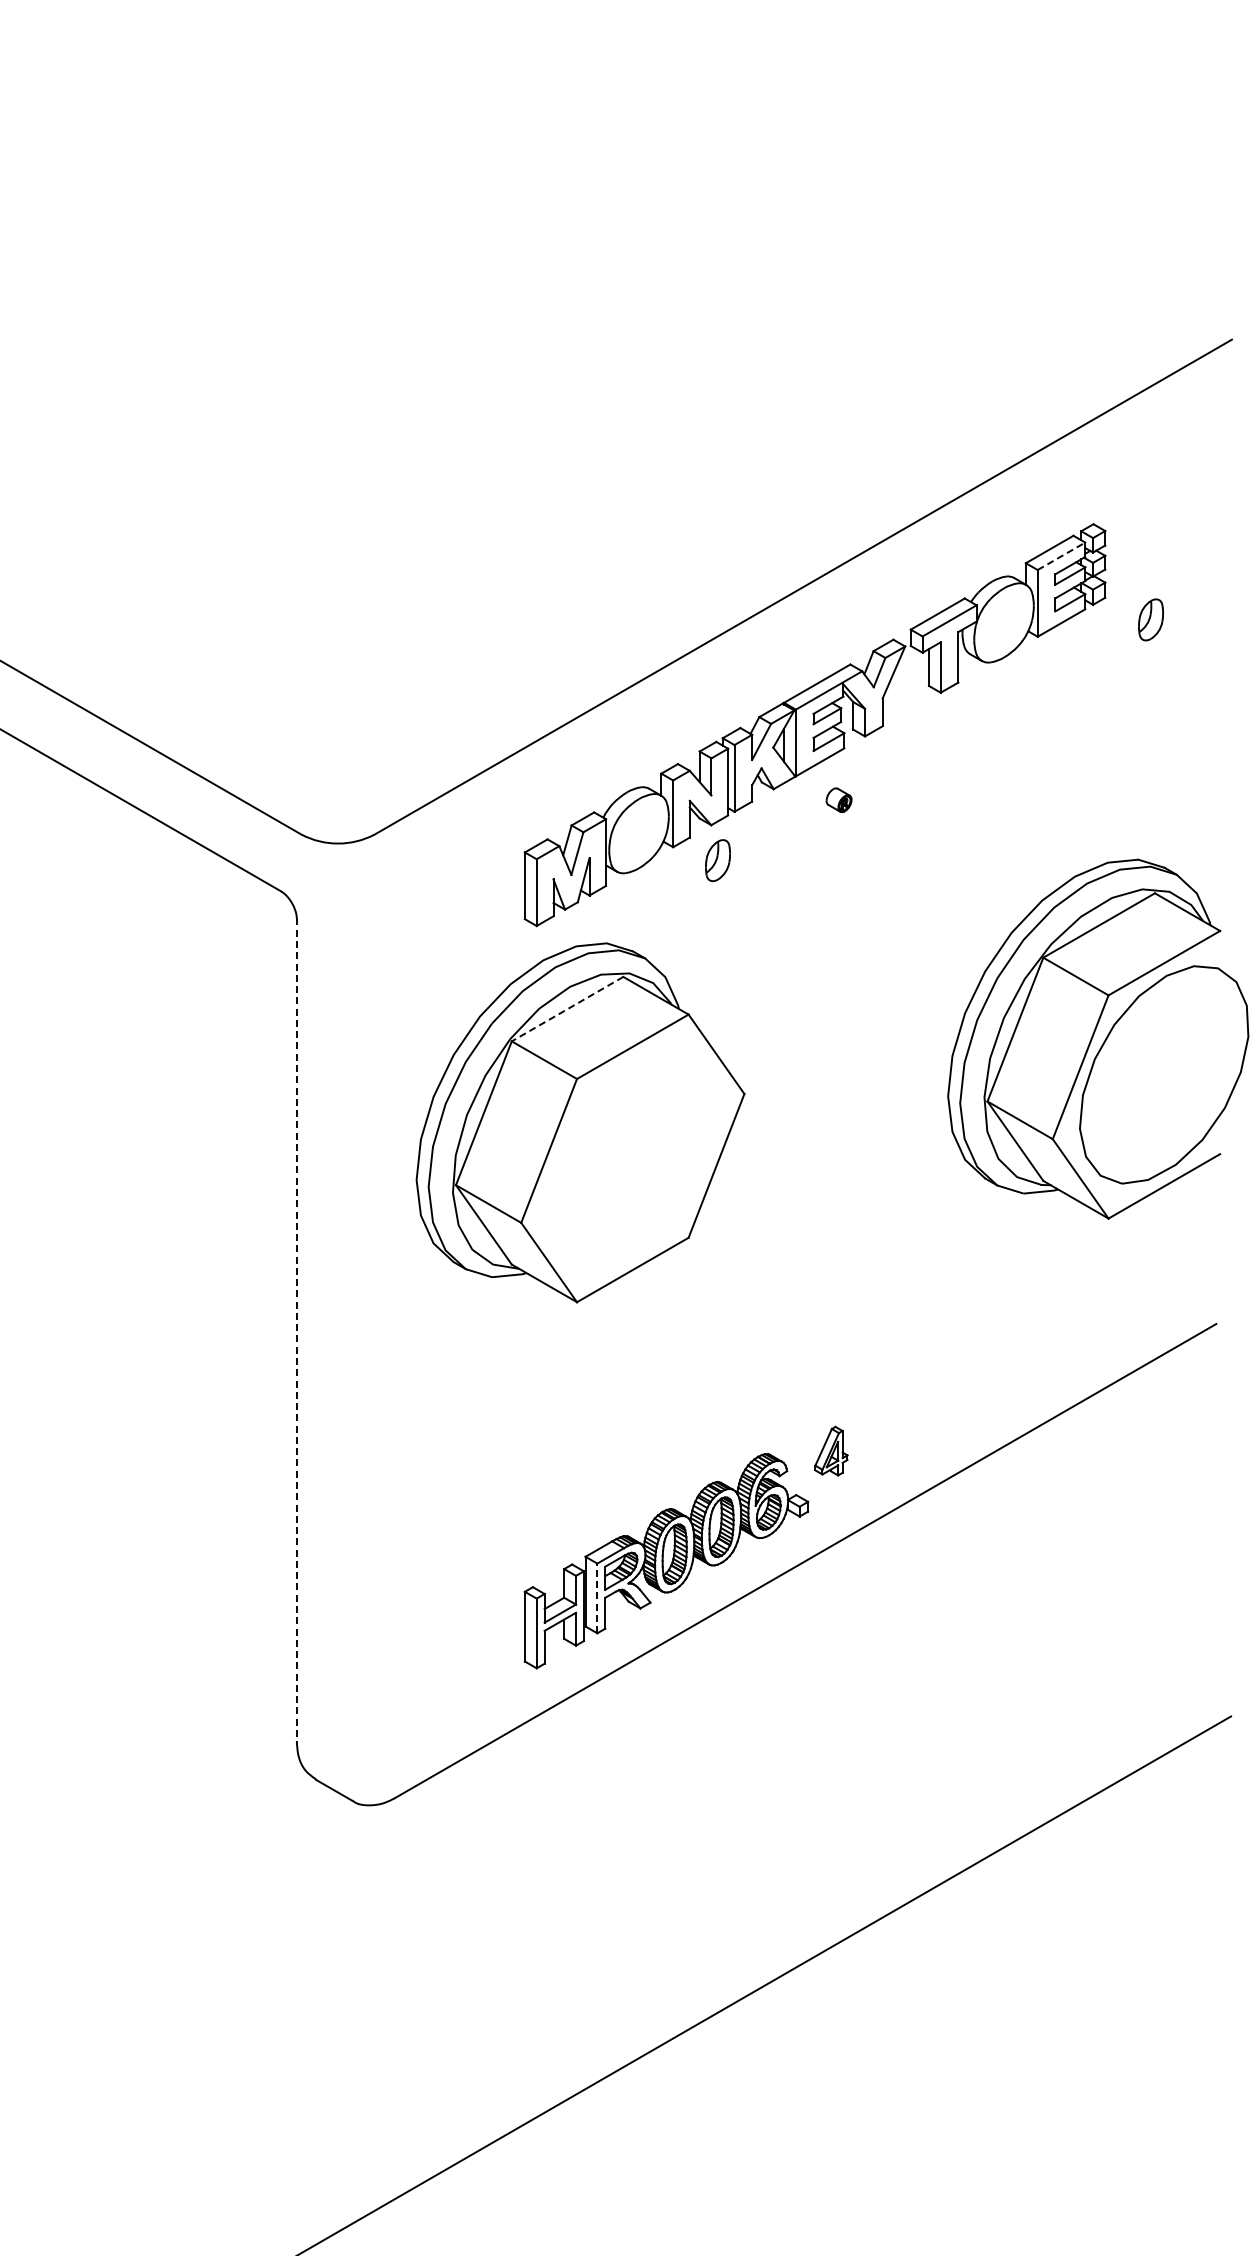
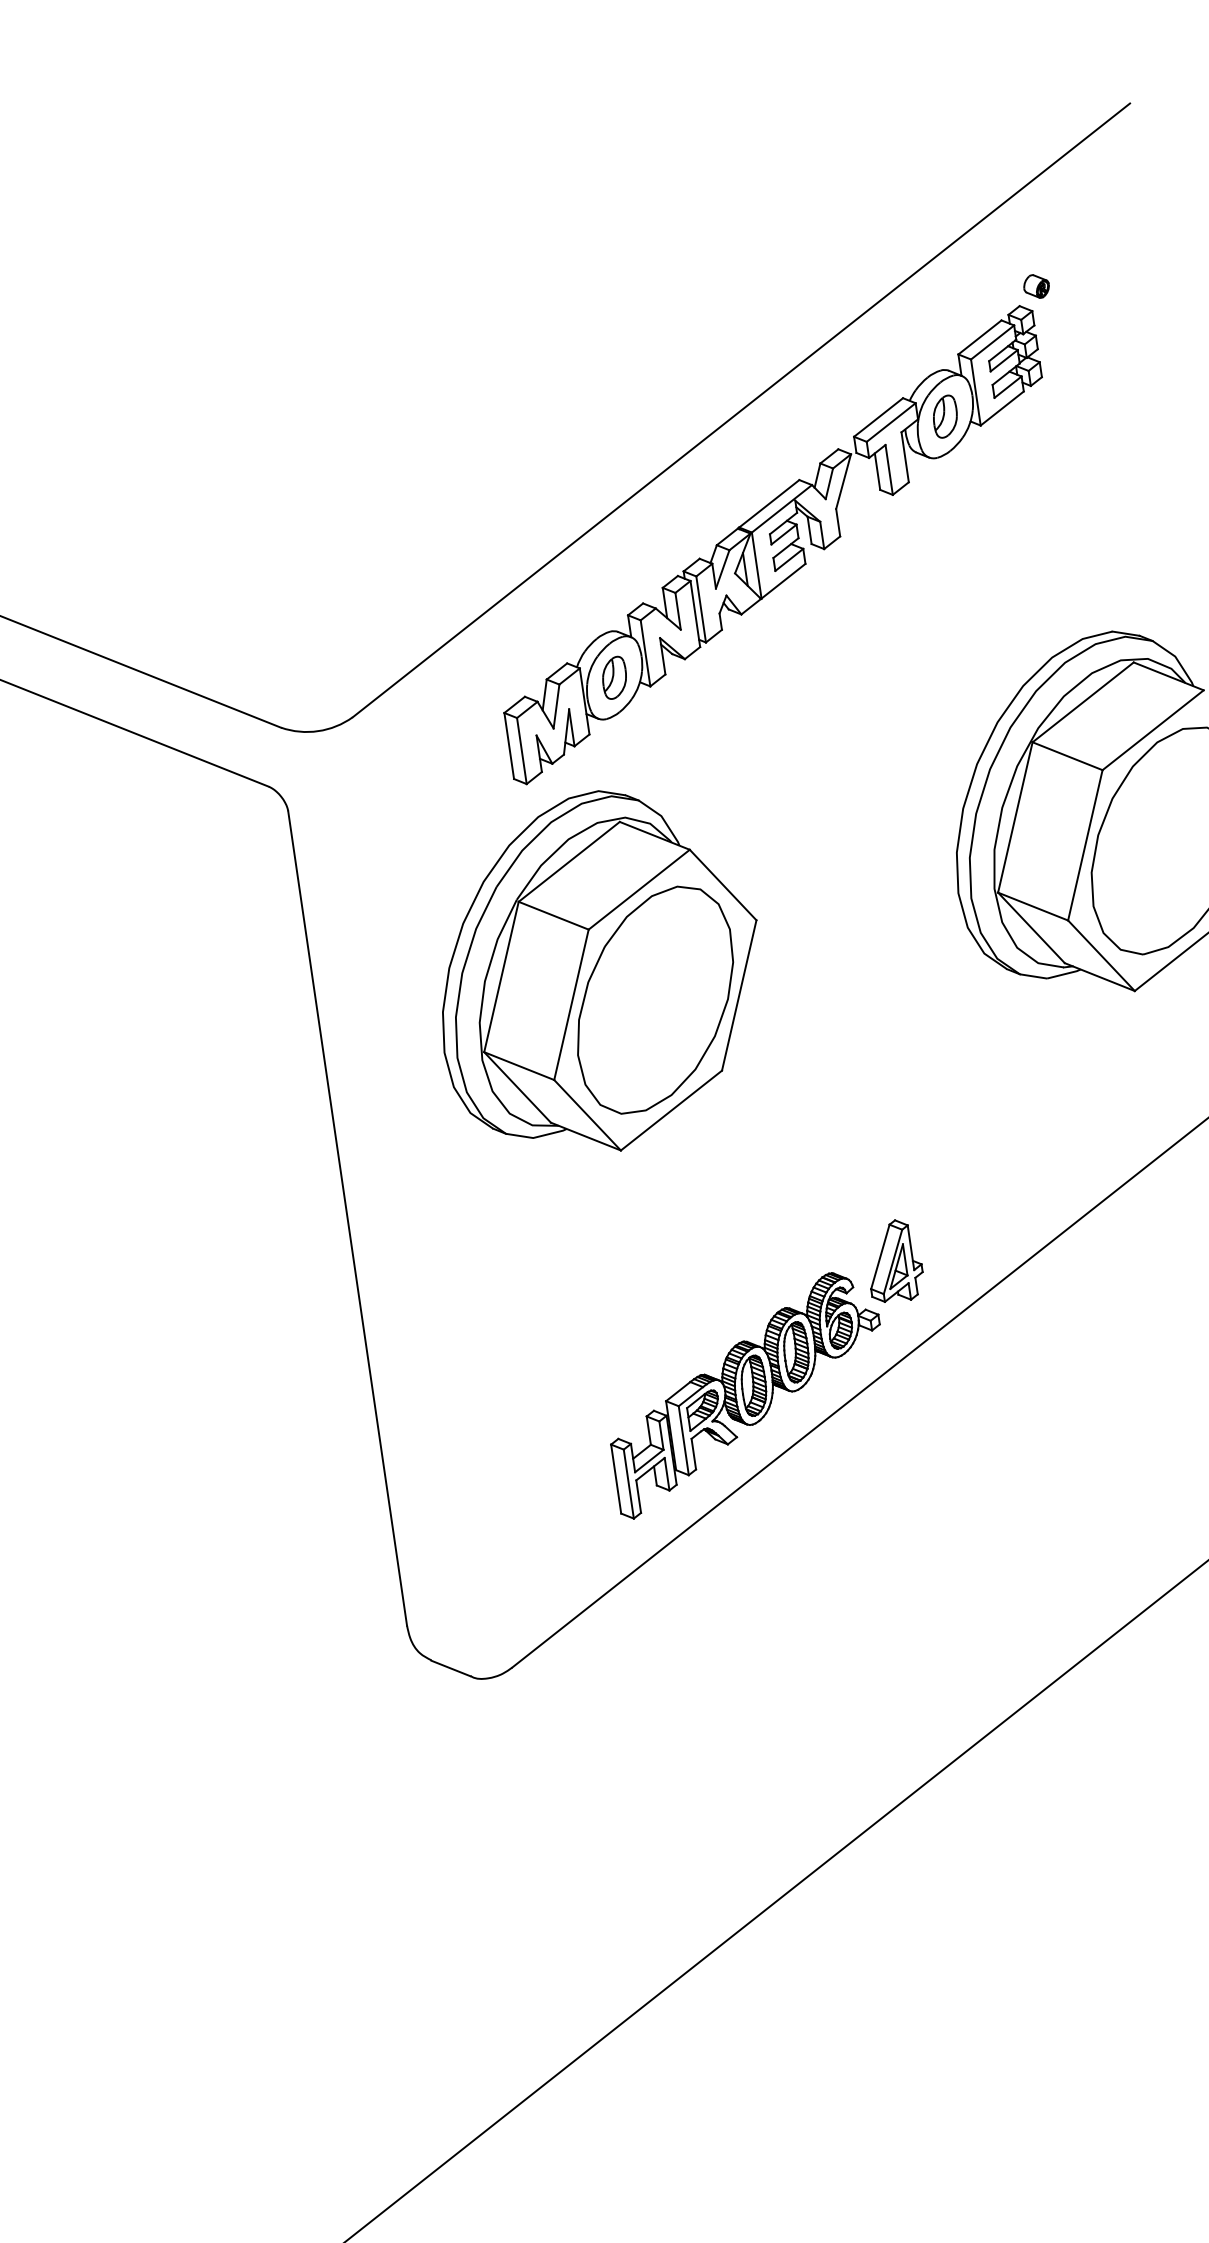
line: (1061, 556) -> (992, 342), dashed -> solid
part: (1150, 619) -> (944, 416), moved
part: (838, 800) -> (1036, 286), moved
part: (717, 860) -> (614, 677), moved
line: (567, 1009) -> (569, 862), dashed -> solid
part: (632, 1157) -> (654, 999), added
line: (296, 1330) -> (347, 1218), dashed -> solid
part: (831, 1450) -> (894, 1260), size x1.67
line: (597, 1598) -> (683, 1440), dashed -> solid

